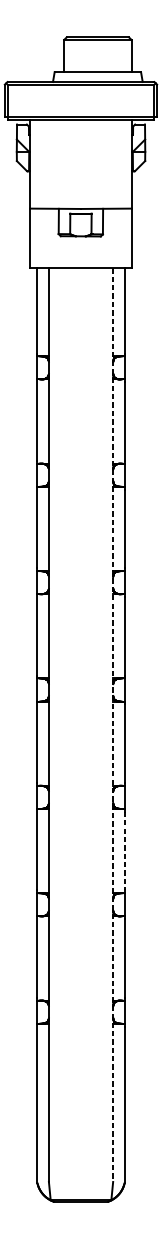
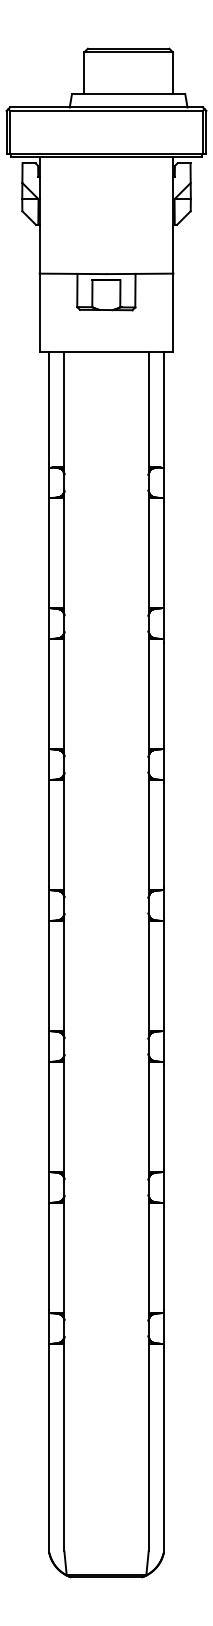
line: (112, 725) -> (148, 951), dashed -> solid
line: (124, 851) -> (163, 1117), dashed -> solid

